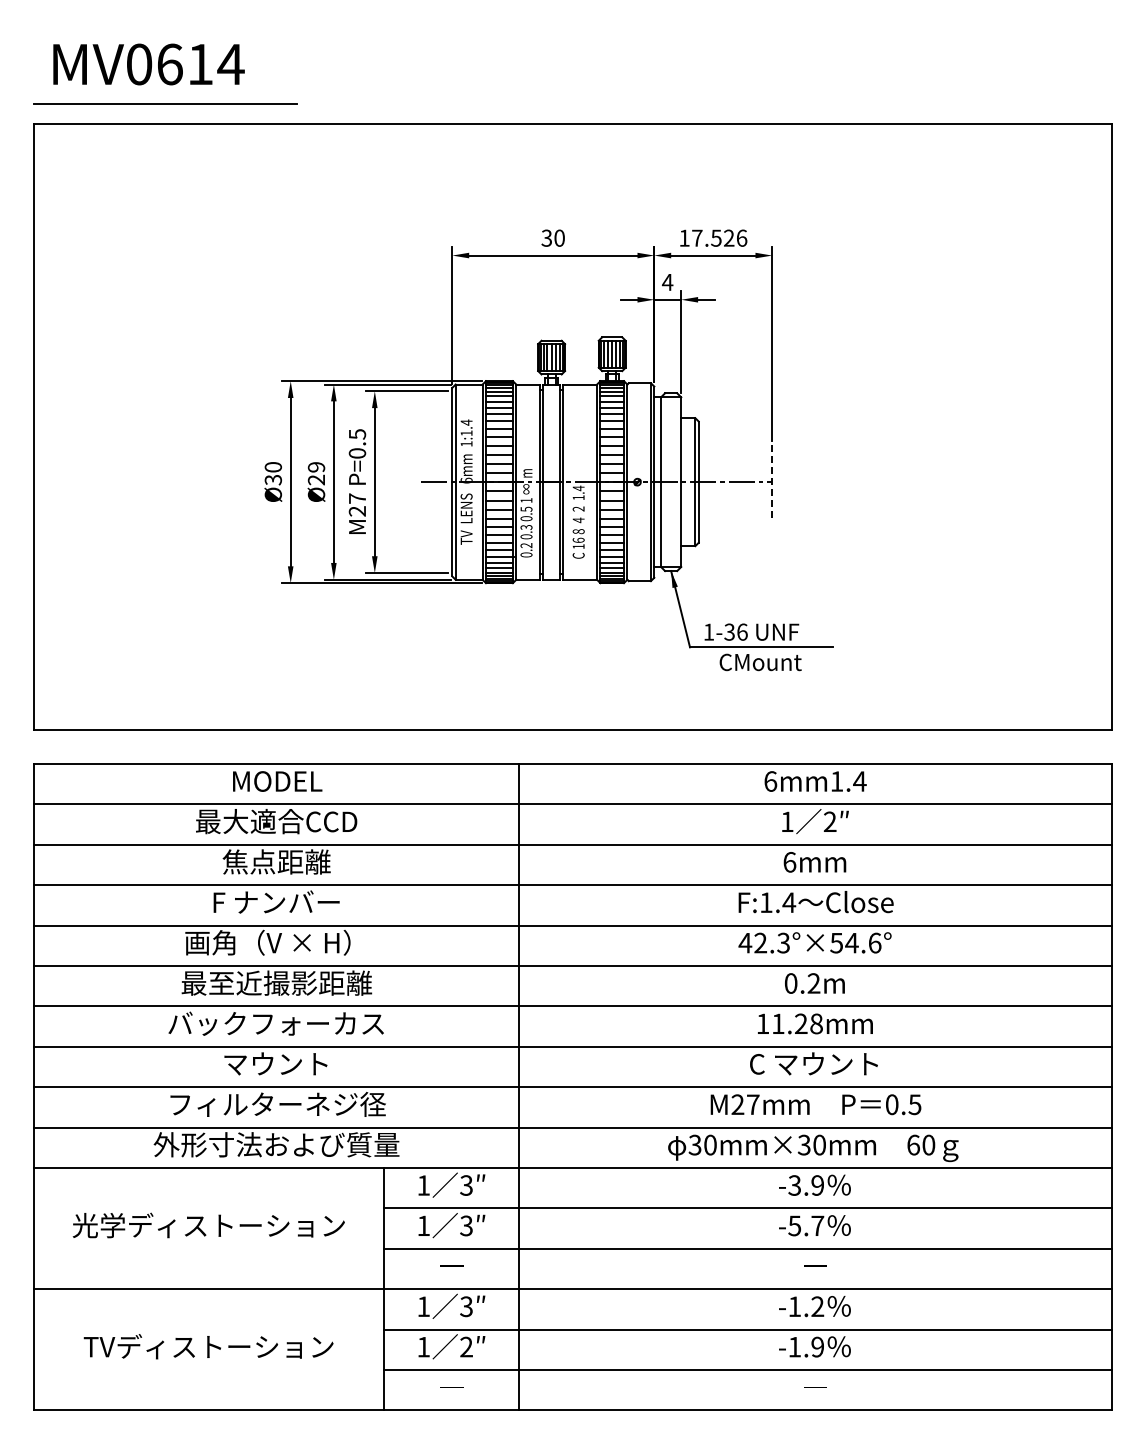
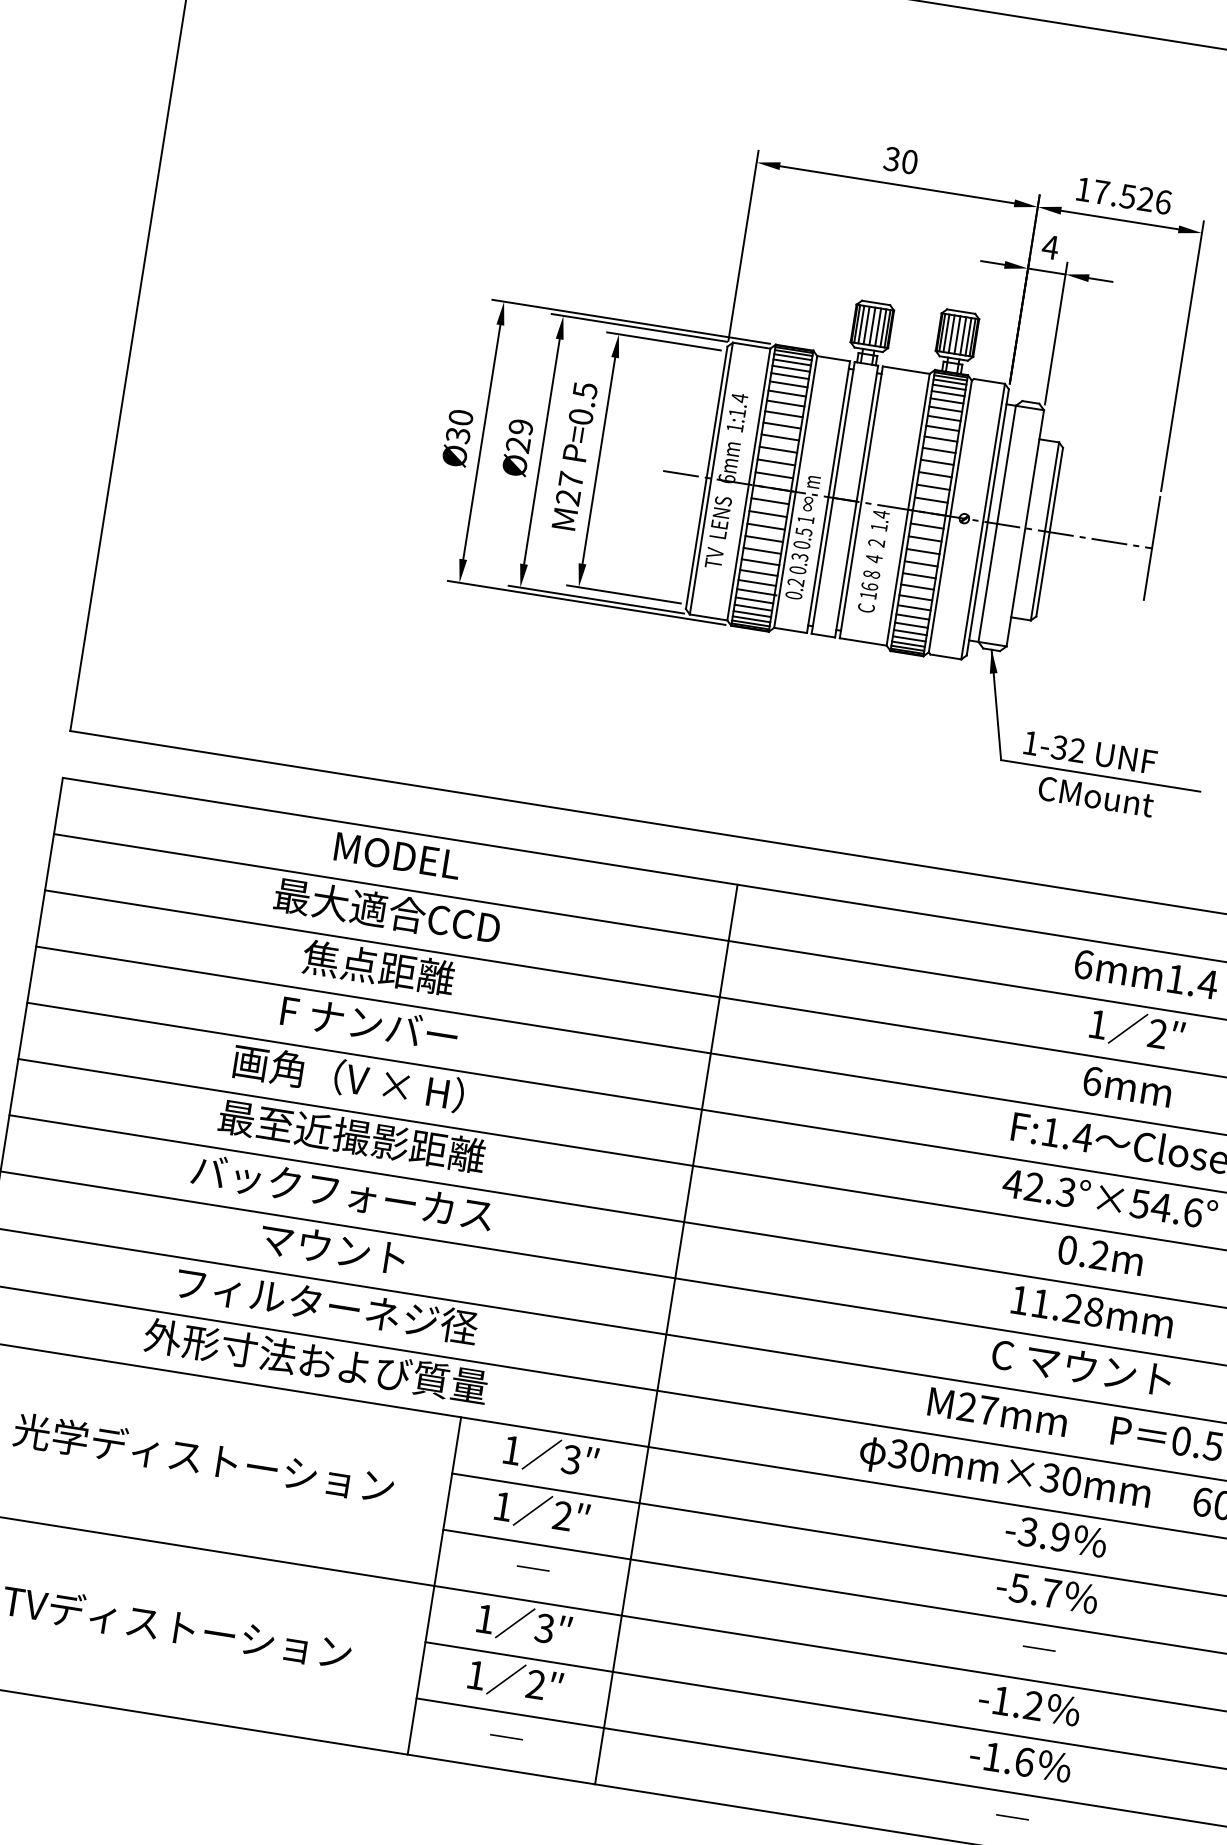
line: (772, 482) -> (1152, 548), dashed -> solid
text: (742, 631) -> (1077, 749), 1-36 -> 1-32
text: (466, 1226) -> (562, 1516), 3 -> 2
text: (817, 1346) -> (1024, 1761), -1.9 -> -1.6

